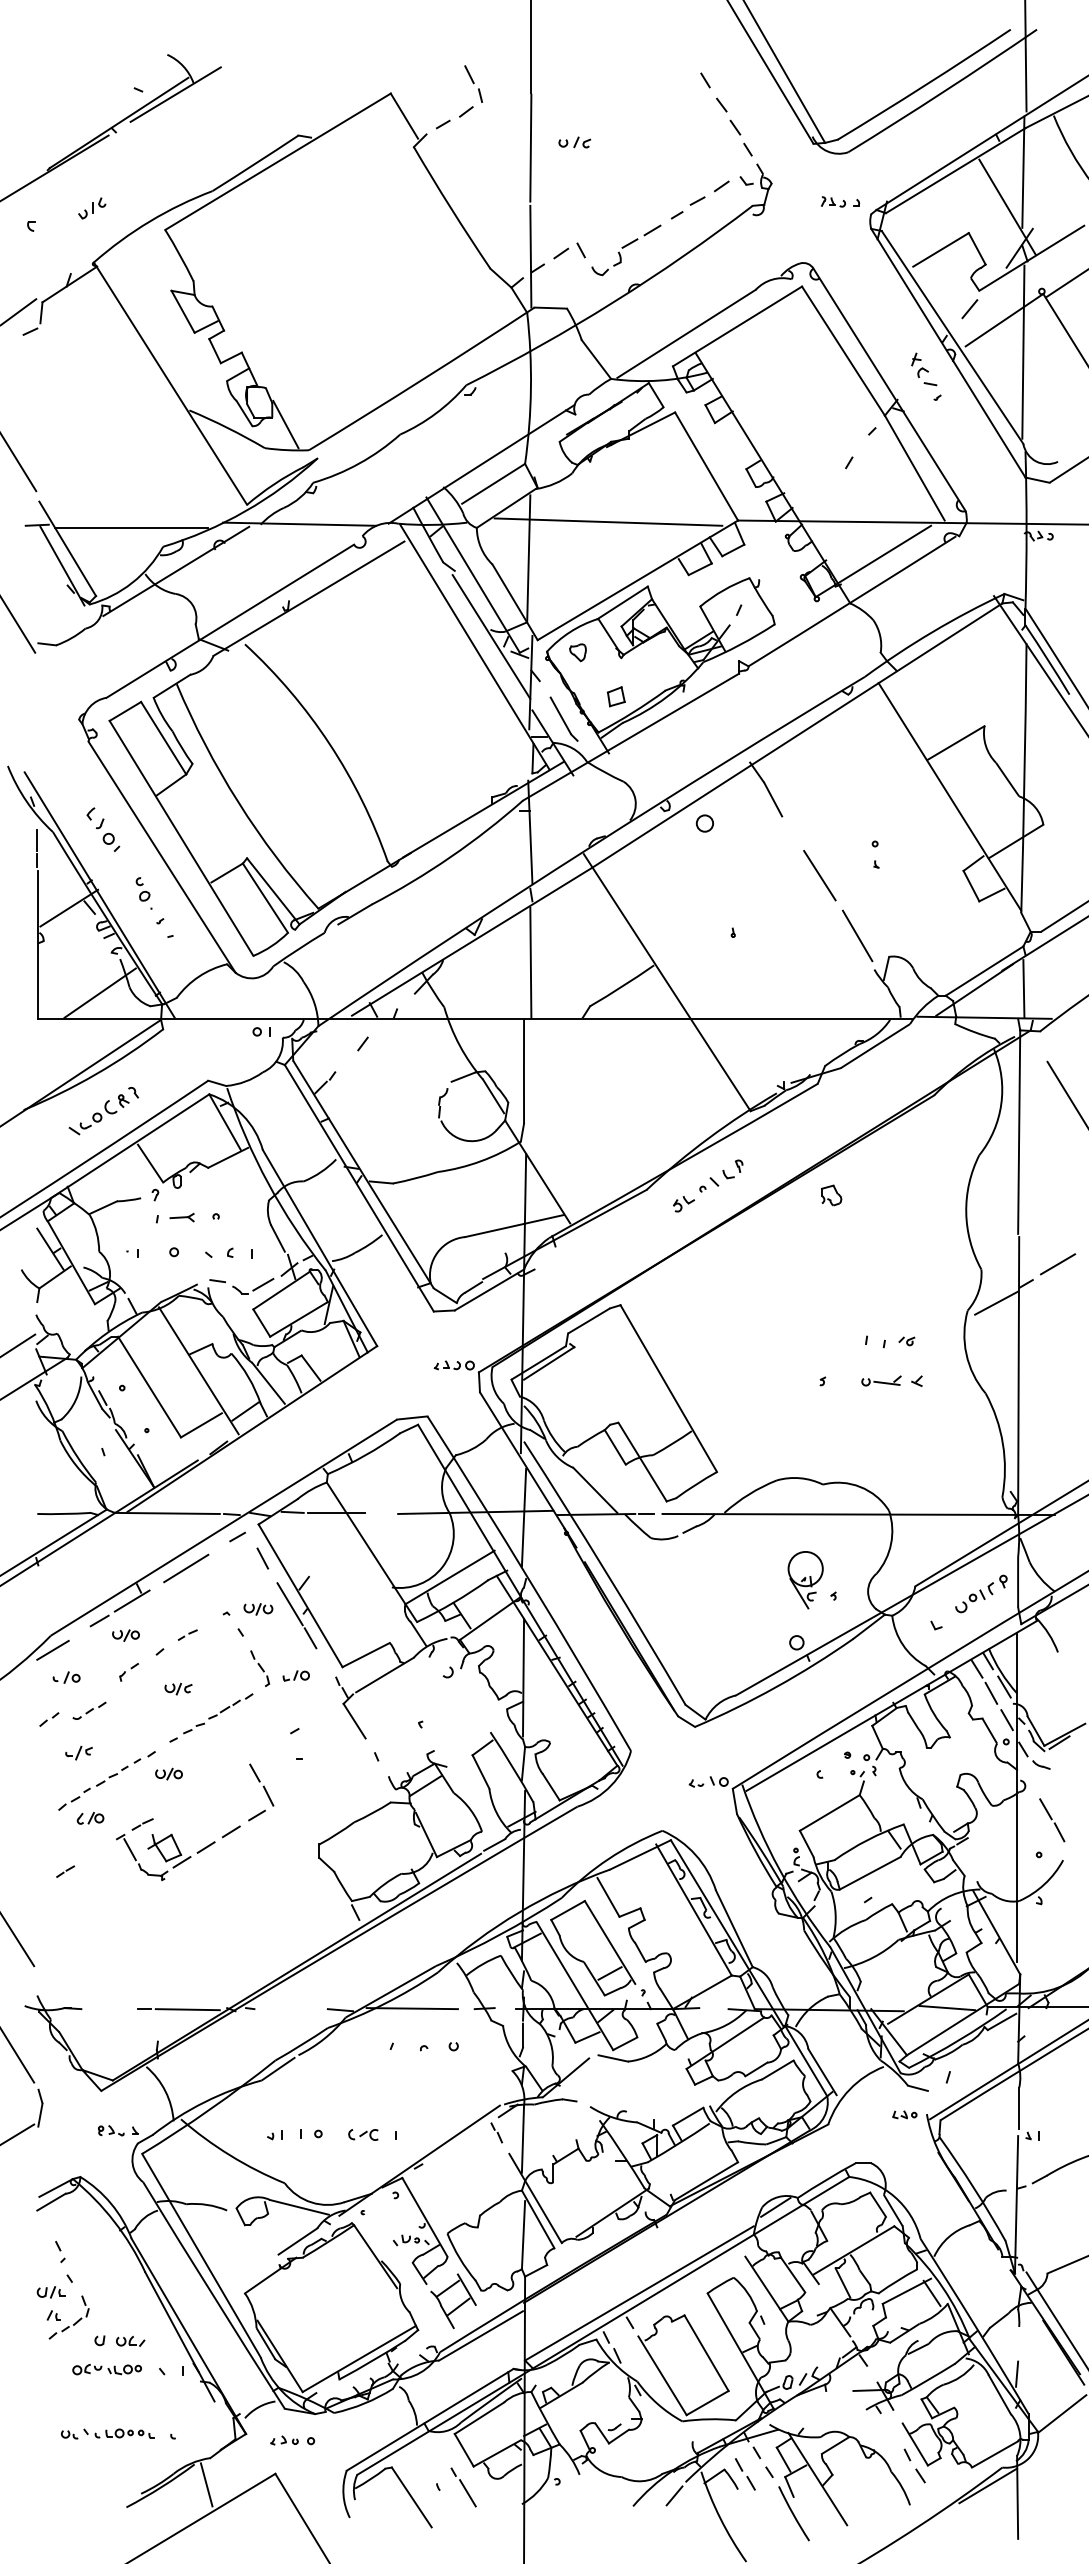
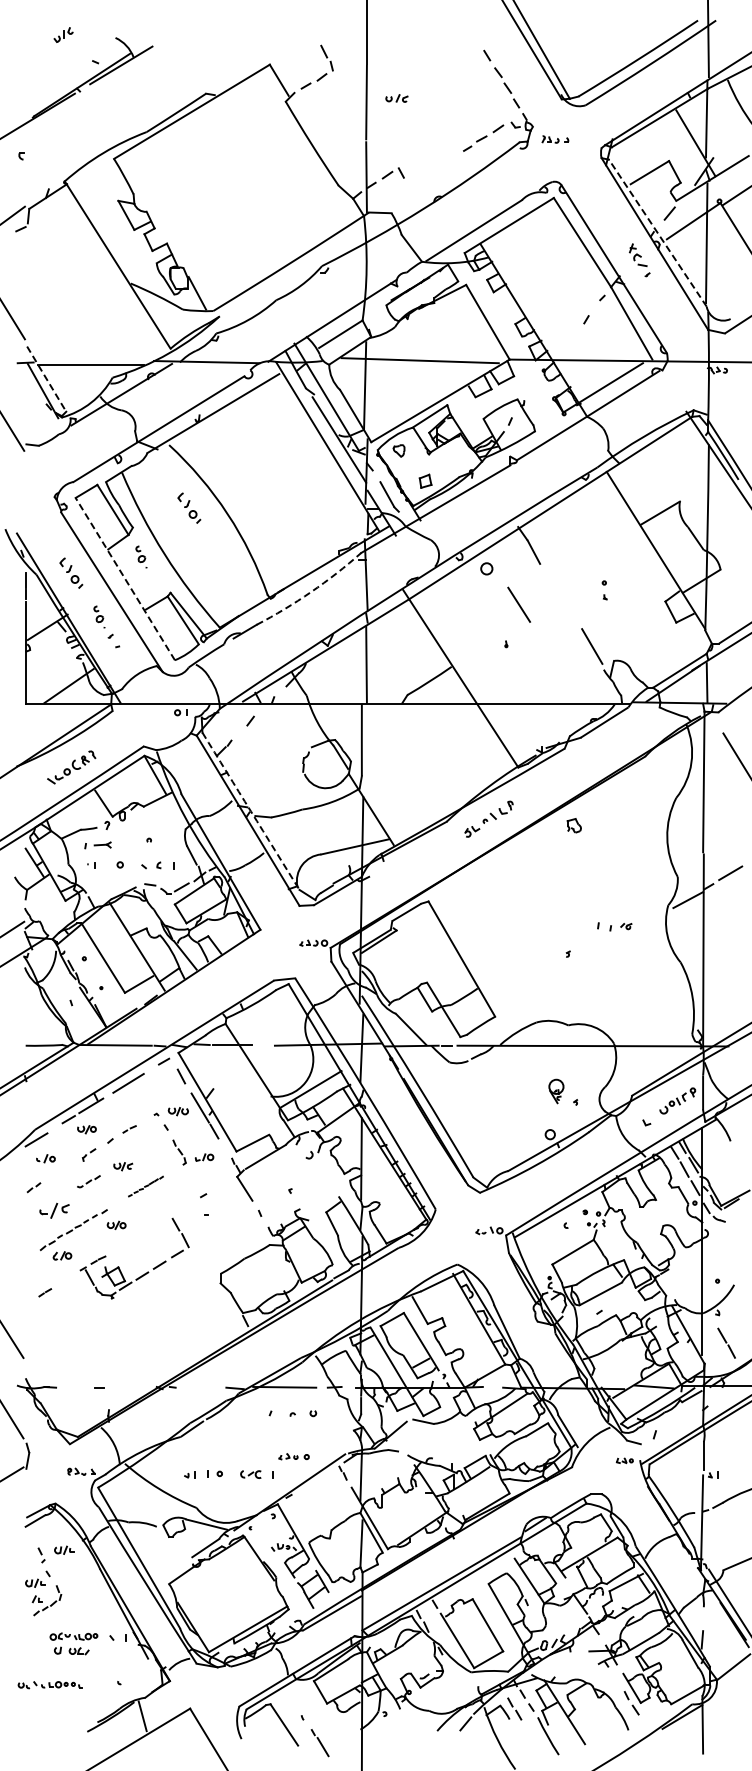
part: (840, 201) -> (555, 139), moved
part: (92, 207) -> (63, 34), moved
part: (626, 251) -> (432, 173), removed
line: (952, 336) -> (657, 232), solid -> dashed
line: (67, 549) -> (46, 379), solid -> dashed
part: (274, 734) -> (189, 507), added
part: (204, 805) -> (141, 556), added
line: (181, 837) -> (125, 578), solid -> dashed
arc: (451, 857) -> (311, 592), solid -> dashed
line: (818, 875) -> (518, 604), moved
arc: (362, 1174) -> (250, 811), solid -> dashed
part: (174, 1218) -> (97, 845), moved
part: (891, 1380) -> (615, 953), removed
part: (805, 1580) -> (556, 1091), size x0.6
part: (89, 1710) -> (88, 1181), moved
part: (210, 1717) -> (145, 1186), size x0.6
part: (79, 1752) -> (54, 1210), size x1.6
line: (1051, 1819) -> (726, 1342), moved
line: (187, 2008) -> (129, 1387), removed
part: (93, 2243) -> (64, 1549), added
part: (119, 2340) -> (71, 1650), moved
part: (106, 2434) -> (49, 1685), moved
part: (291, 2440) -> (293, 1456), moved
part: (462, 2488) -> (319, 1743), moved

